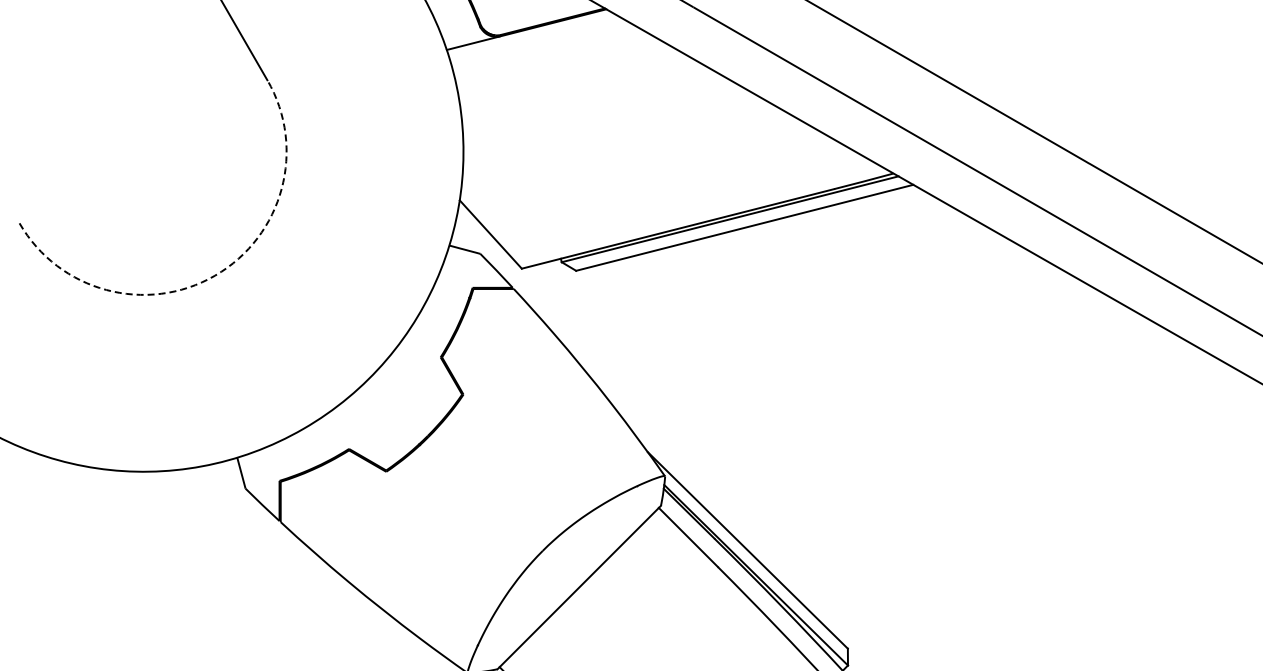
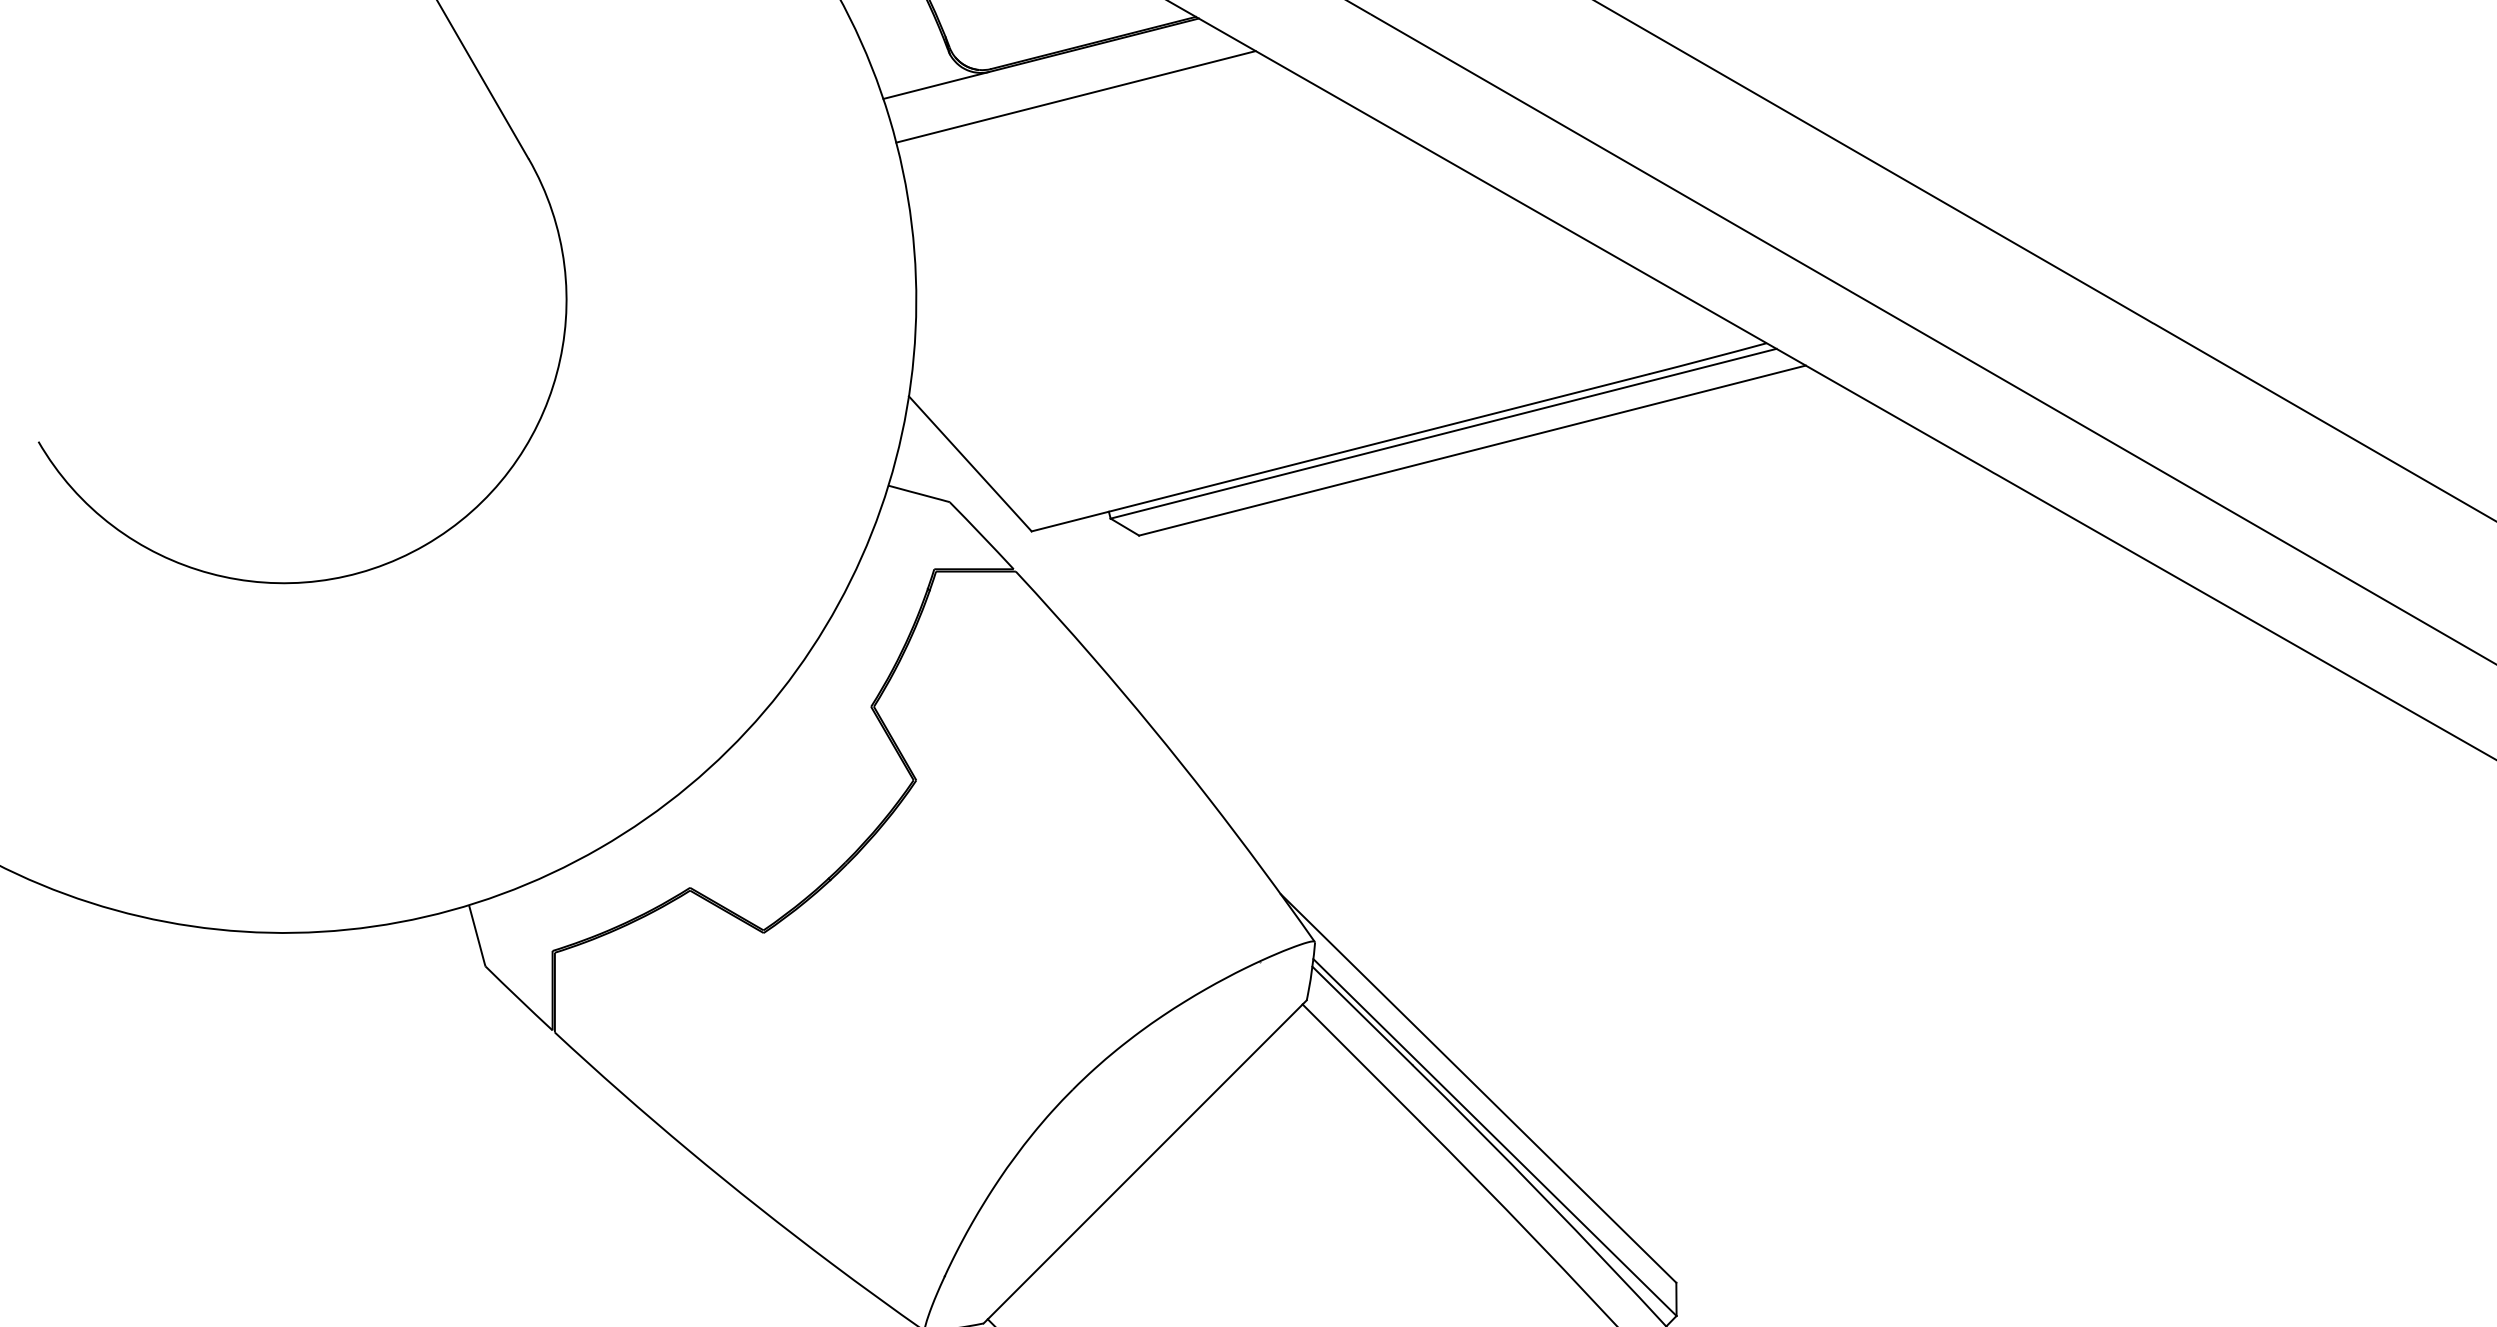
line: (544, 48) -> (1076, 96), added
arc: (215, 275) -> (425, 544), dashed -> solid

